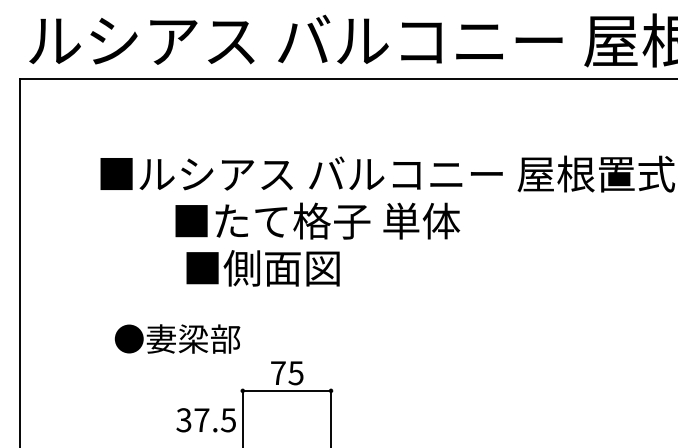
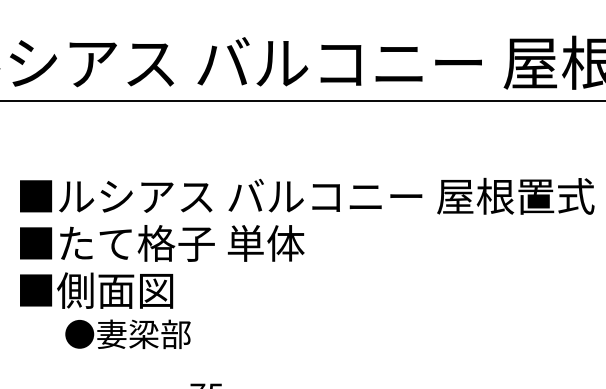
text: (317, 220) -> (161, 242), moved
text: (262, 268) -> (95, 290), moved
text: (177, 338) -> (127, 333), moved

